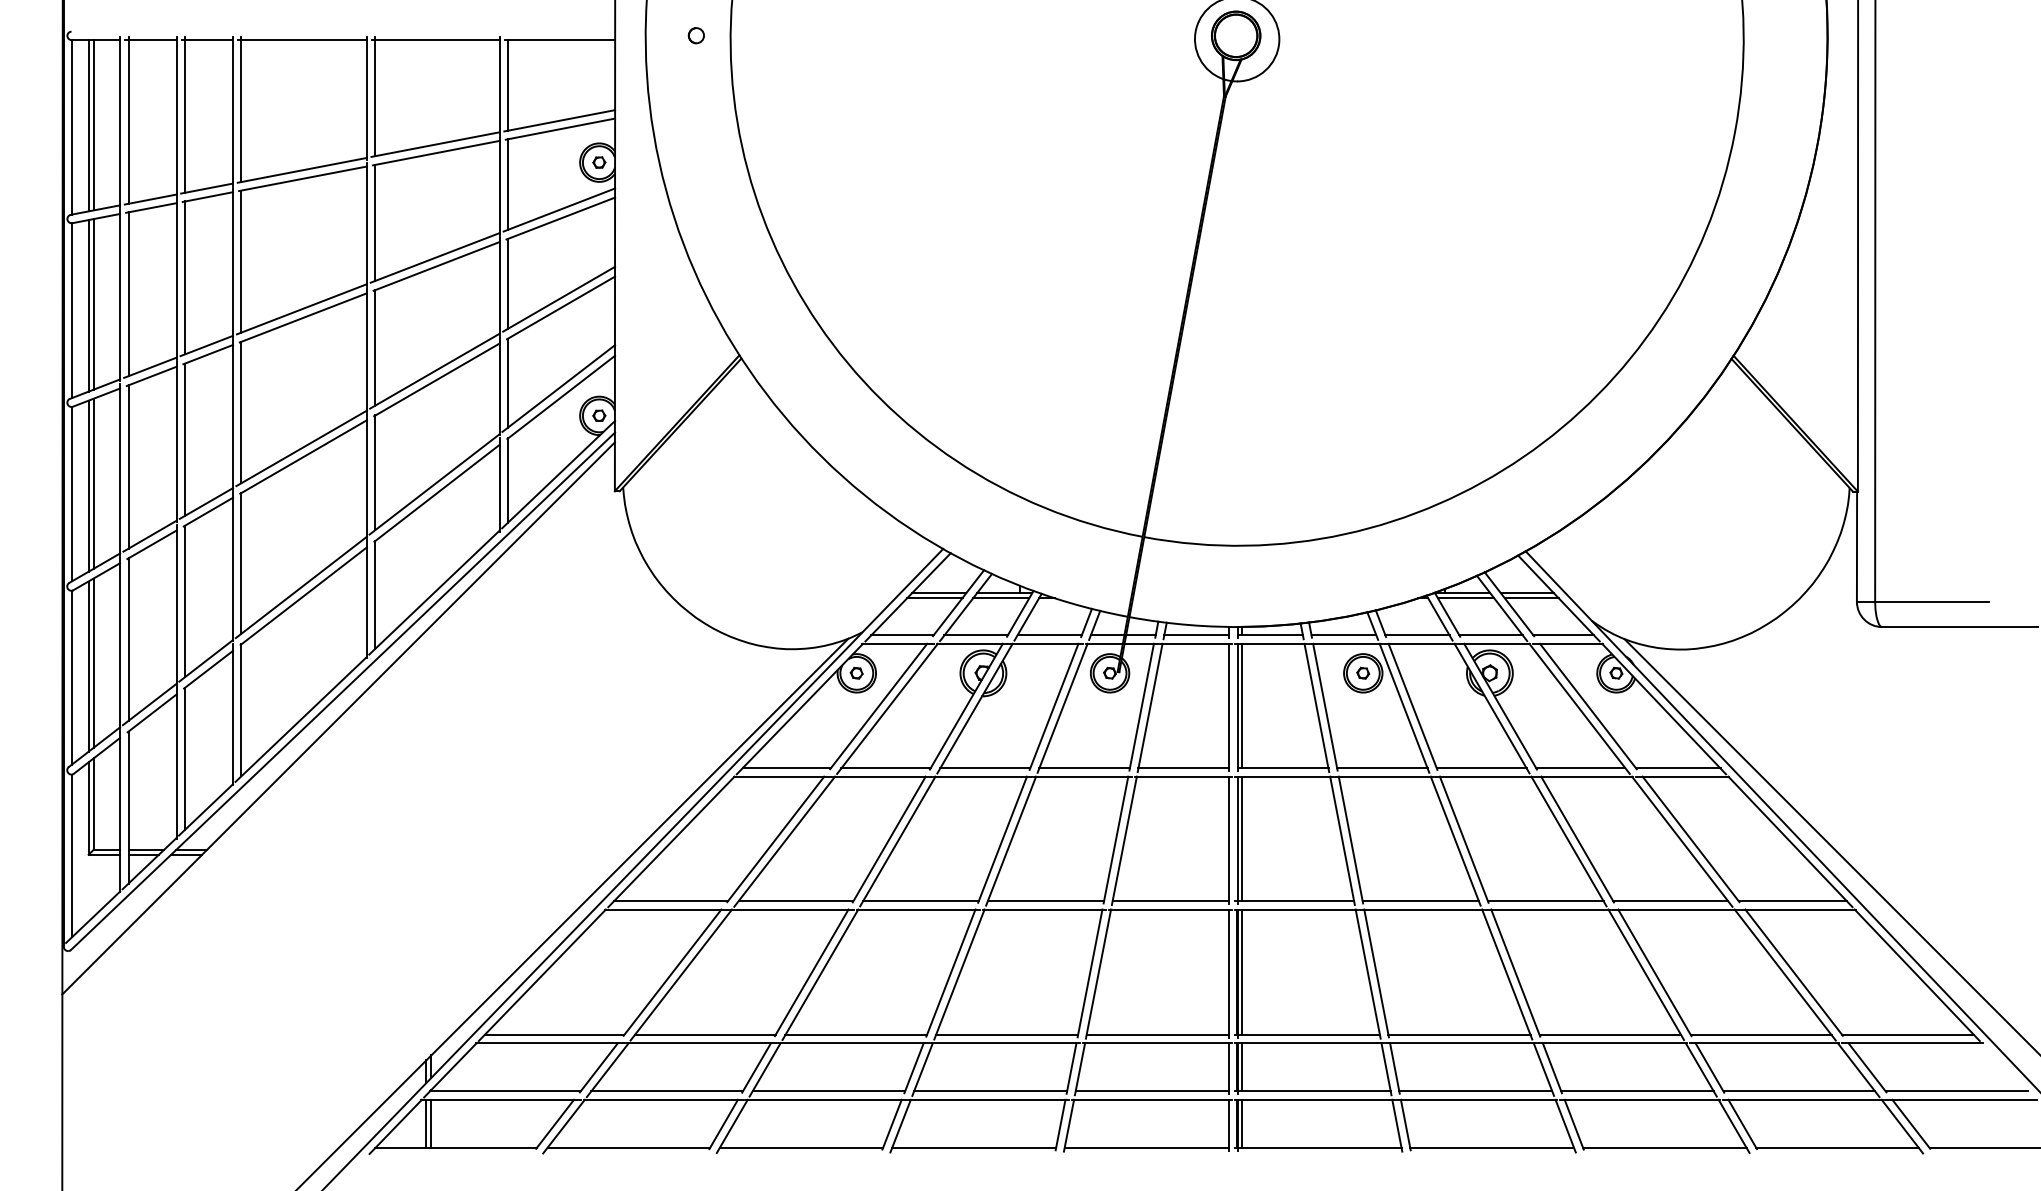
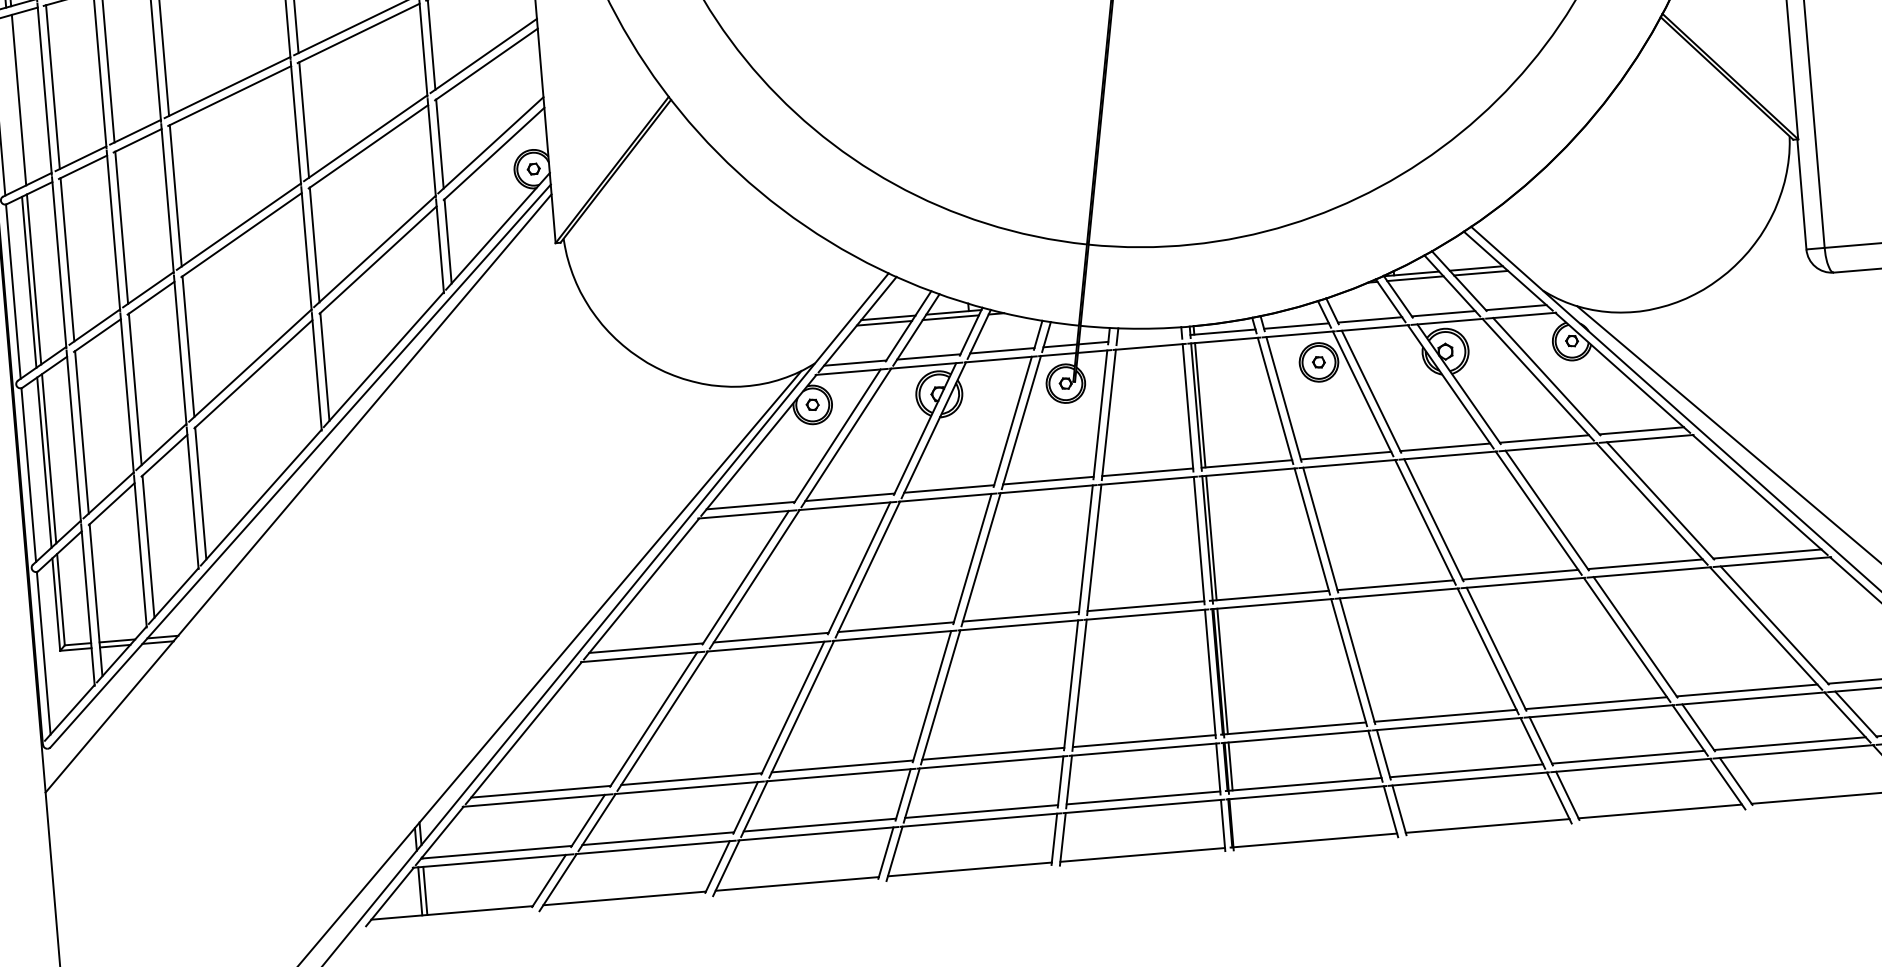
line: (88, 305) -> (13, 101), removed
line: (1196, 635) -> (1149, 338), removed
line: (1241, 1123) -> (1235, 822), removed

